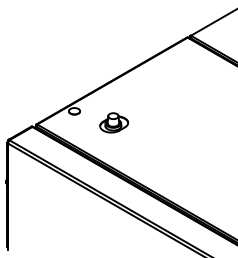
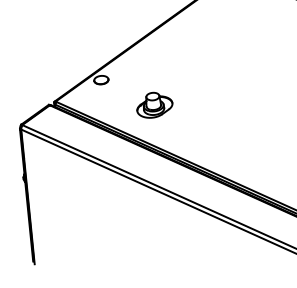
part: (114, 122) -> (155, 104), moved

